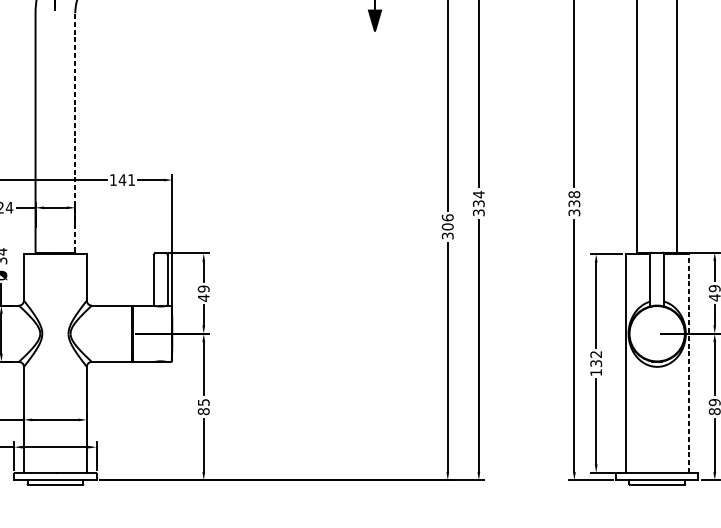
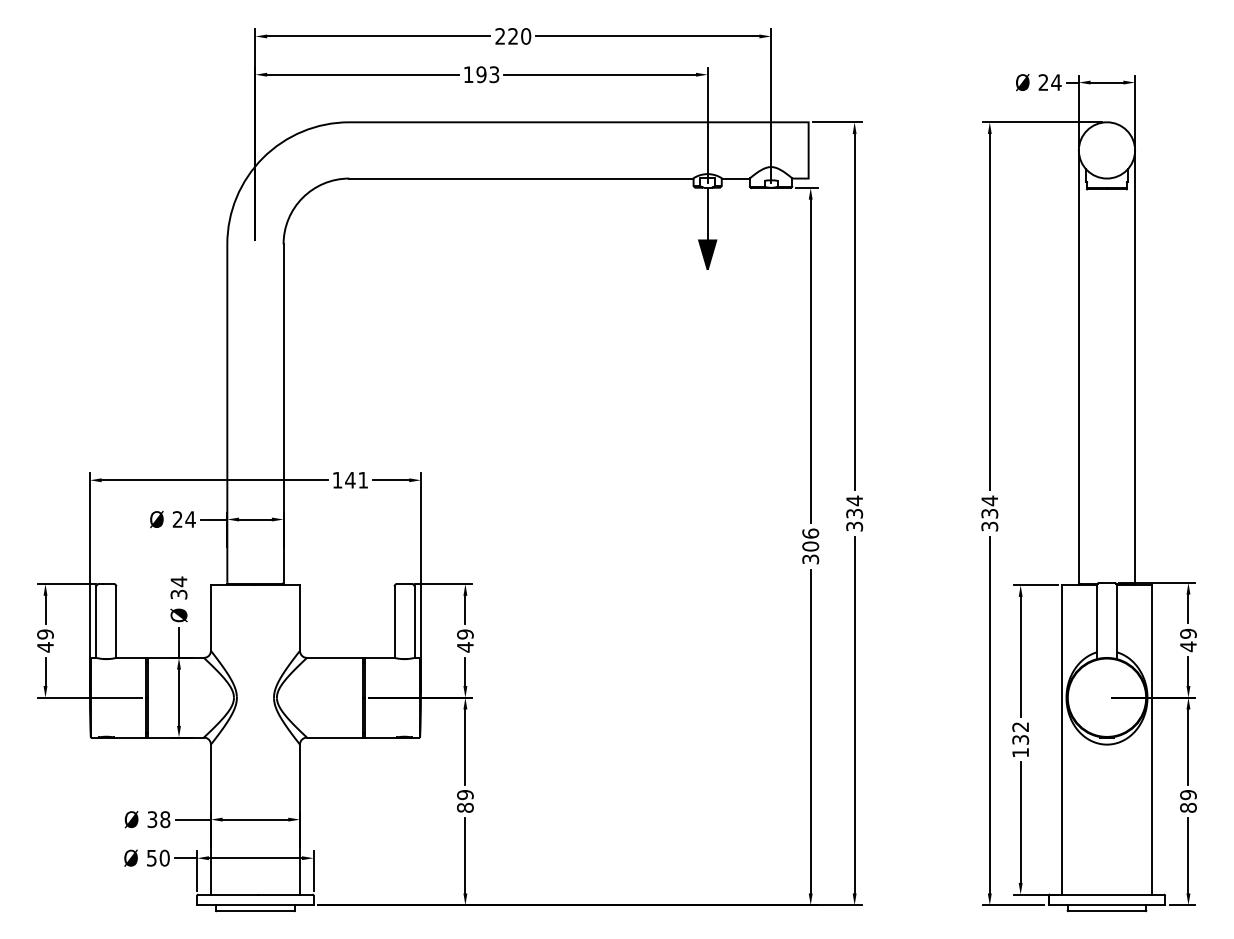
line: (75, 132) -> (283, 412), dashed -> solid
text: (574, 194) -> (989, 500), 338 -> 334
line: (688, 363) -> (1151, 739), dashed -> solid
text: (203, 402) -> (465, 795), 85 -> 89

